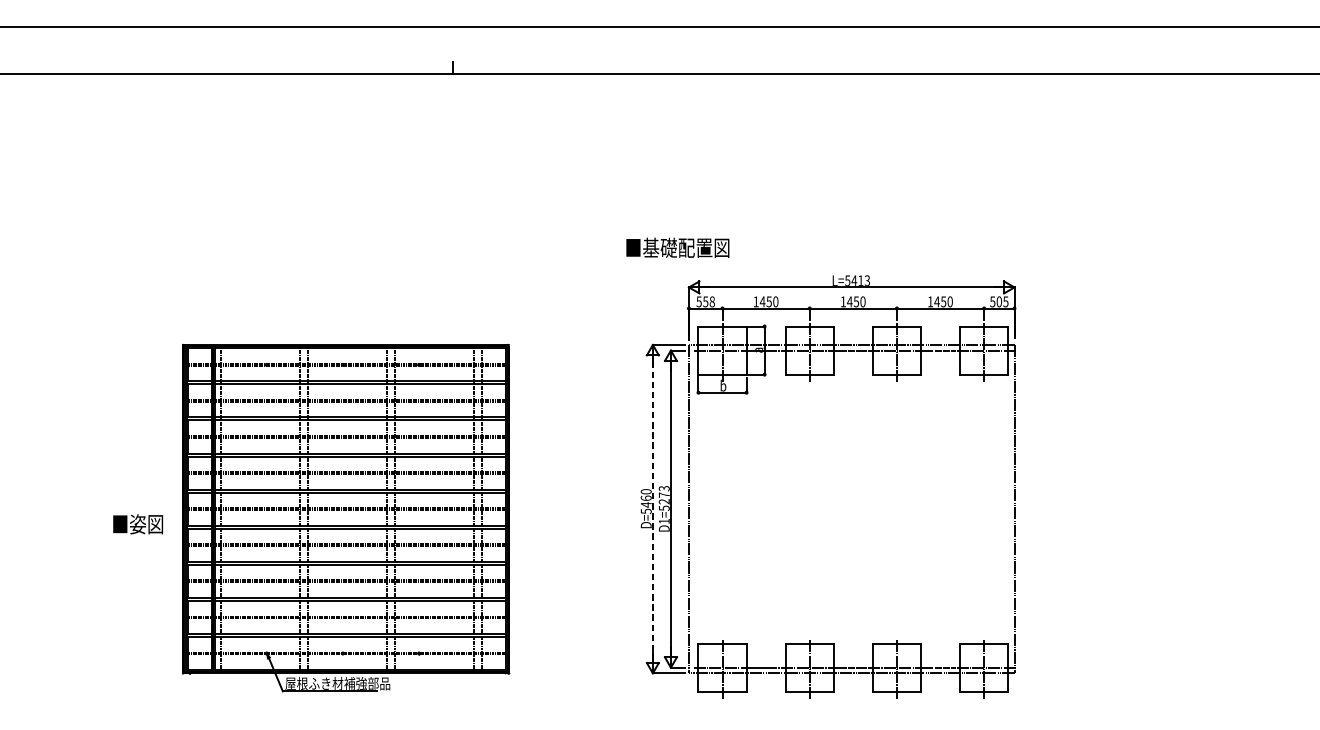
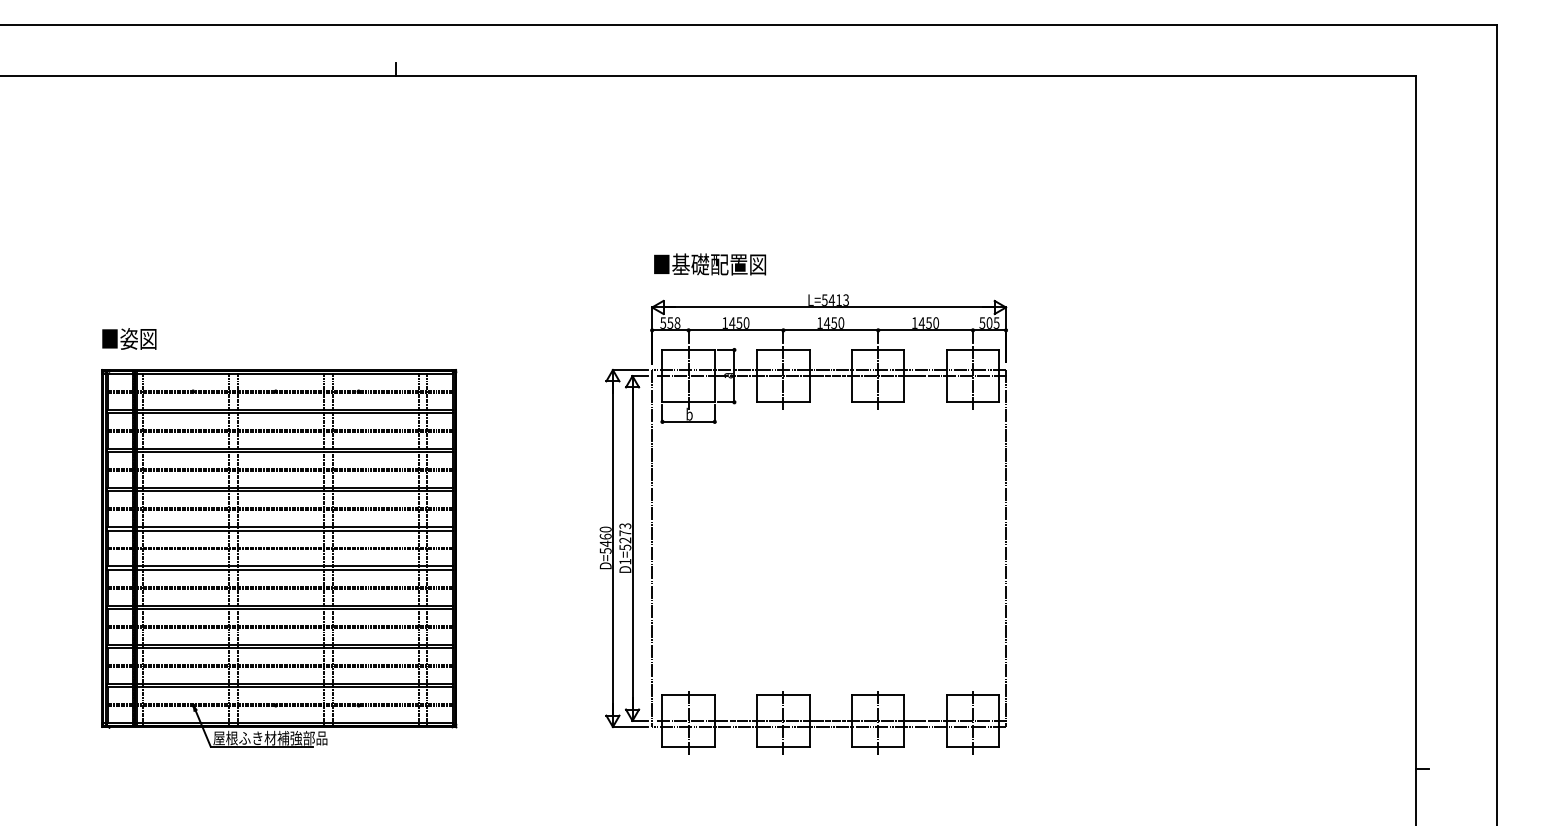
text: (677, 247) -> (709, 264), moved
line: (652, 509) -> (612, 548), dashed -> solid
text: (138, 523) -> (129, 338), moved

